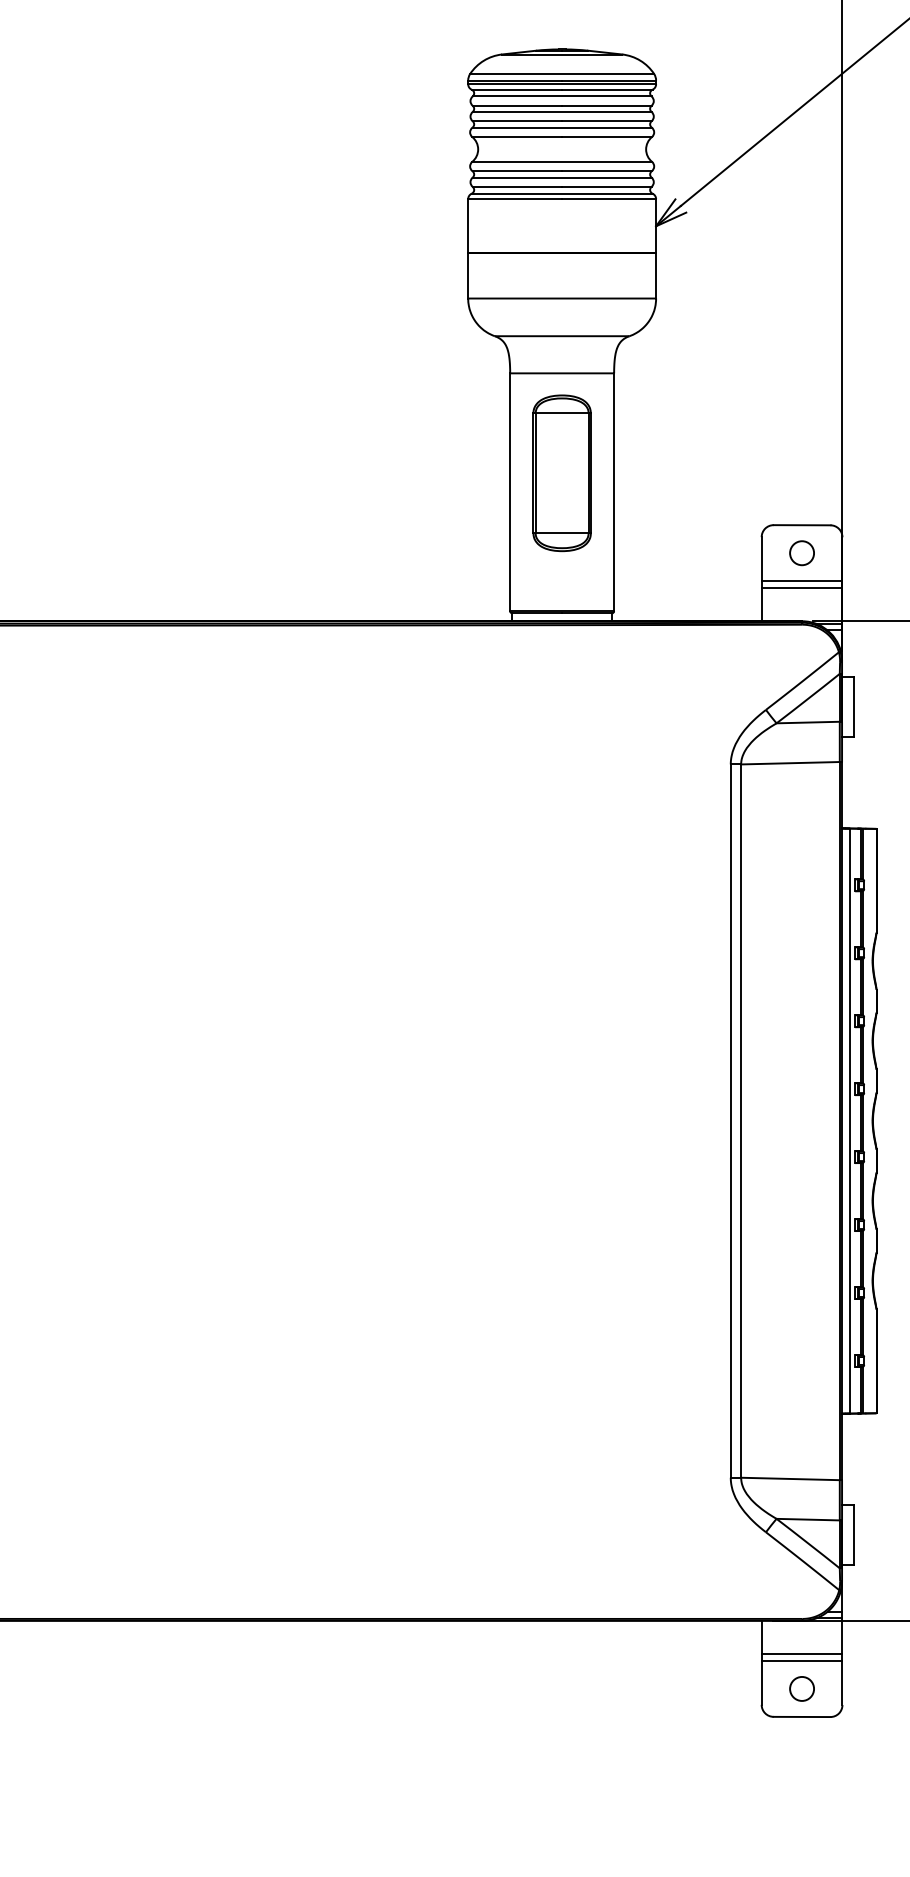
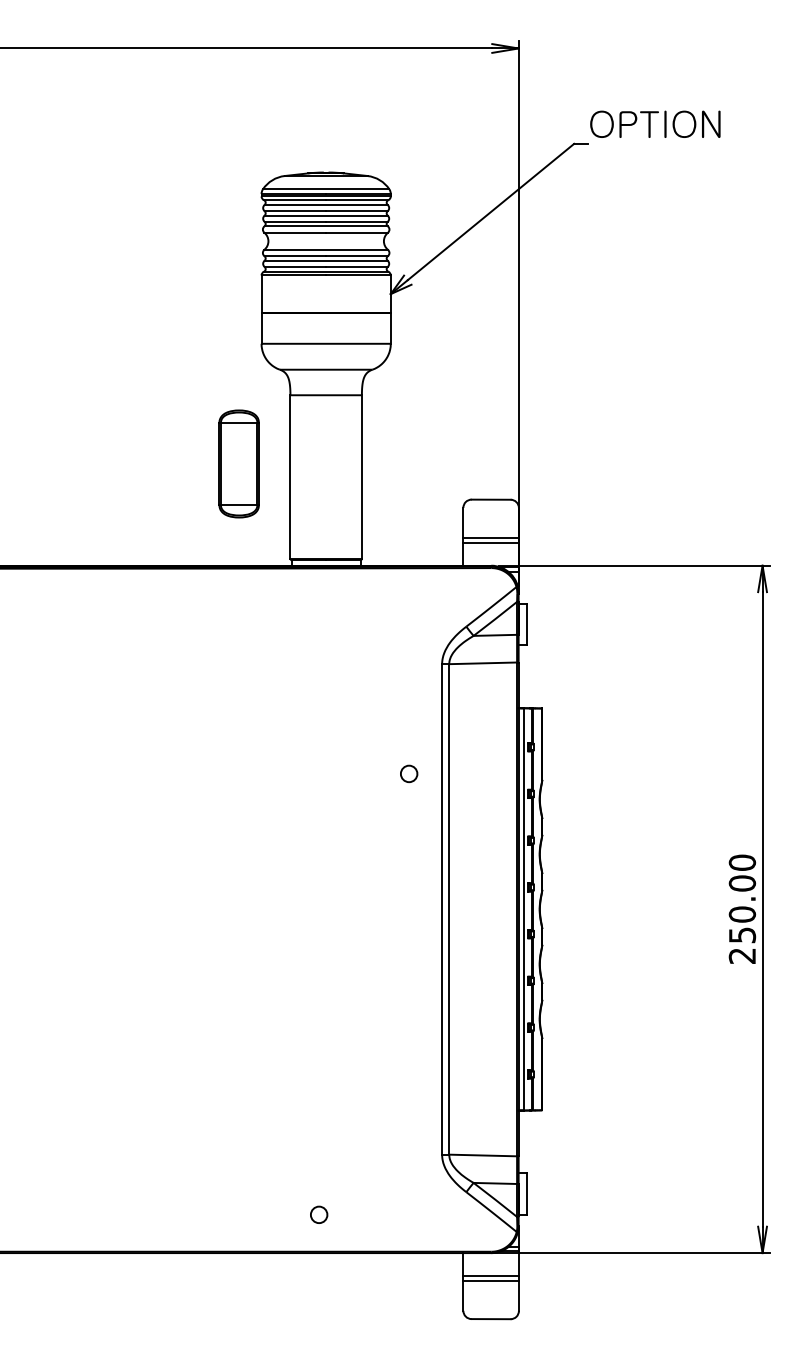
part: (561, 472) -> (238, 463), moved
circle: (802, 552) -> (409, 773), moved
circle: (802, 1688) -> (319, 1214), moved

